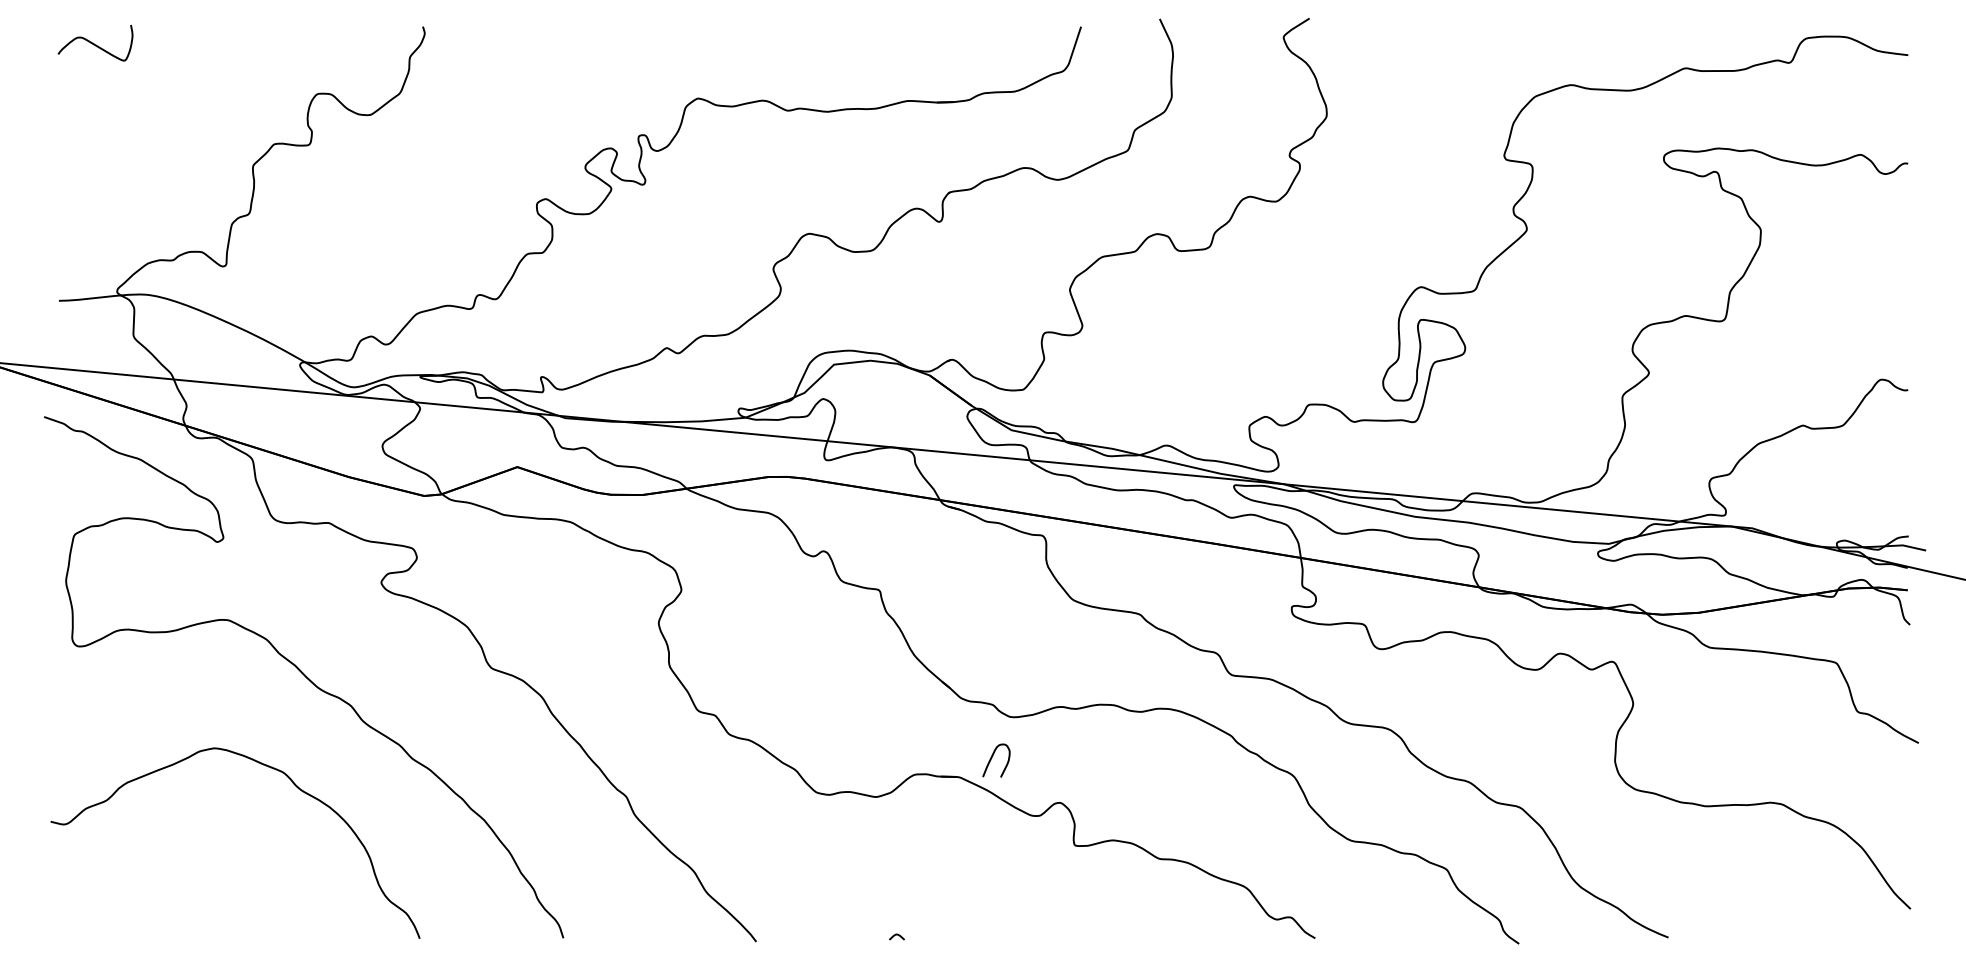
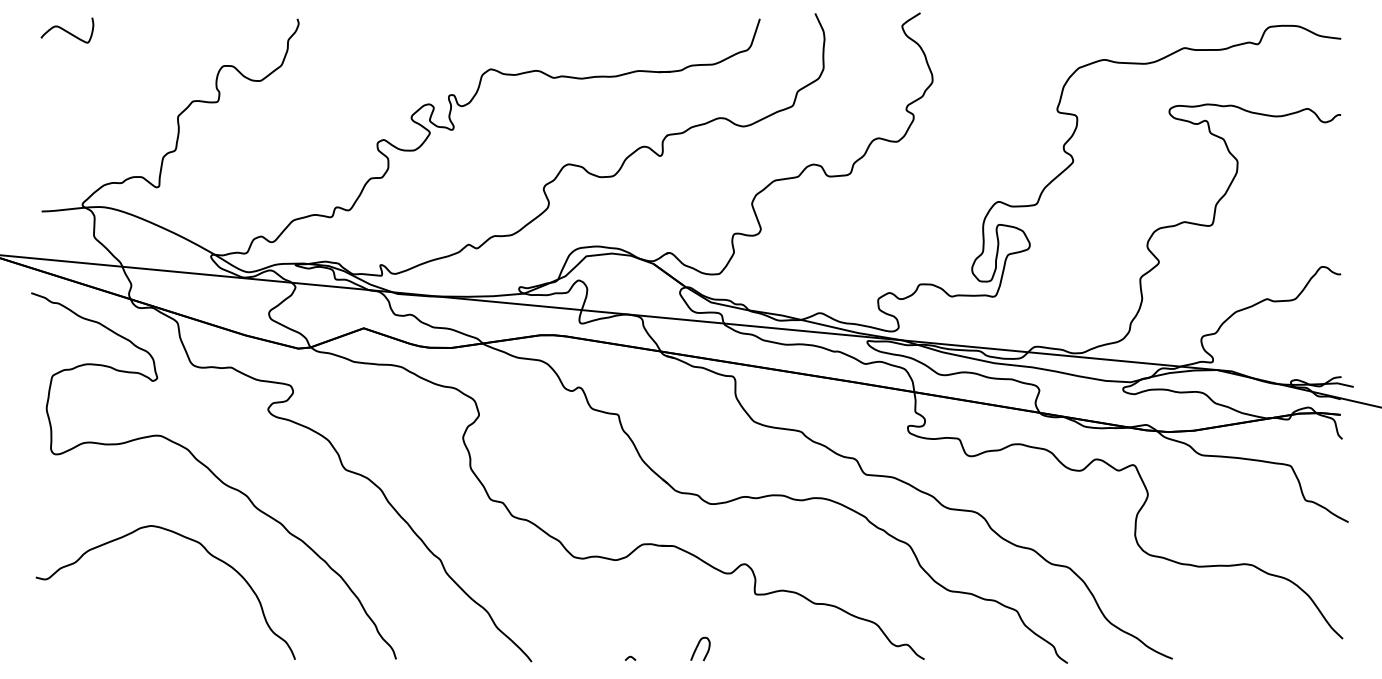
curve: (992, 758) -> (697, 647), moved

